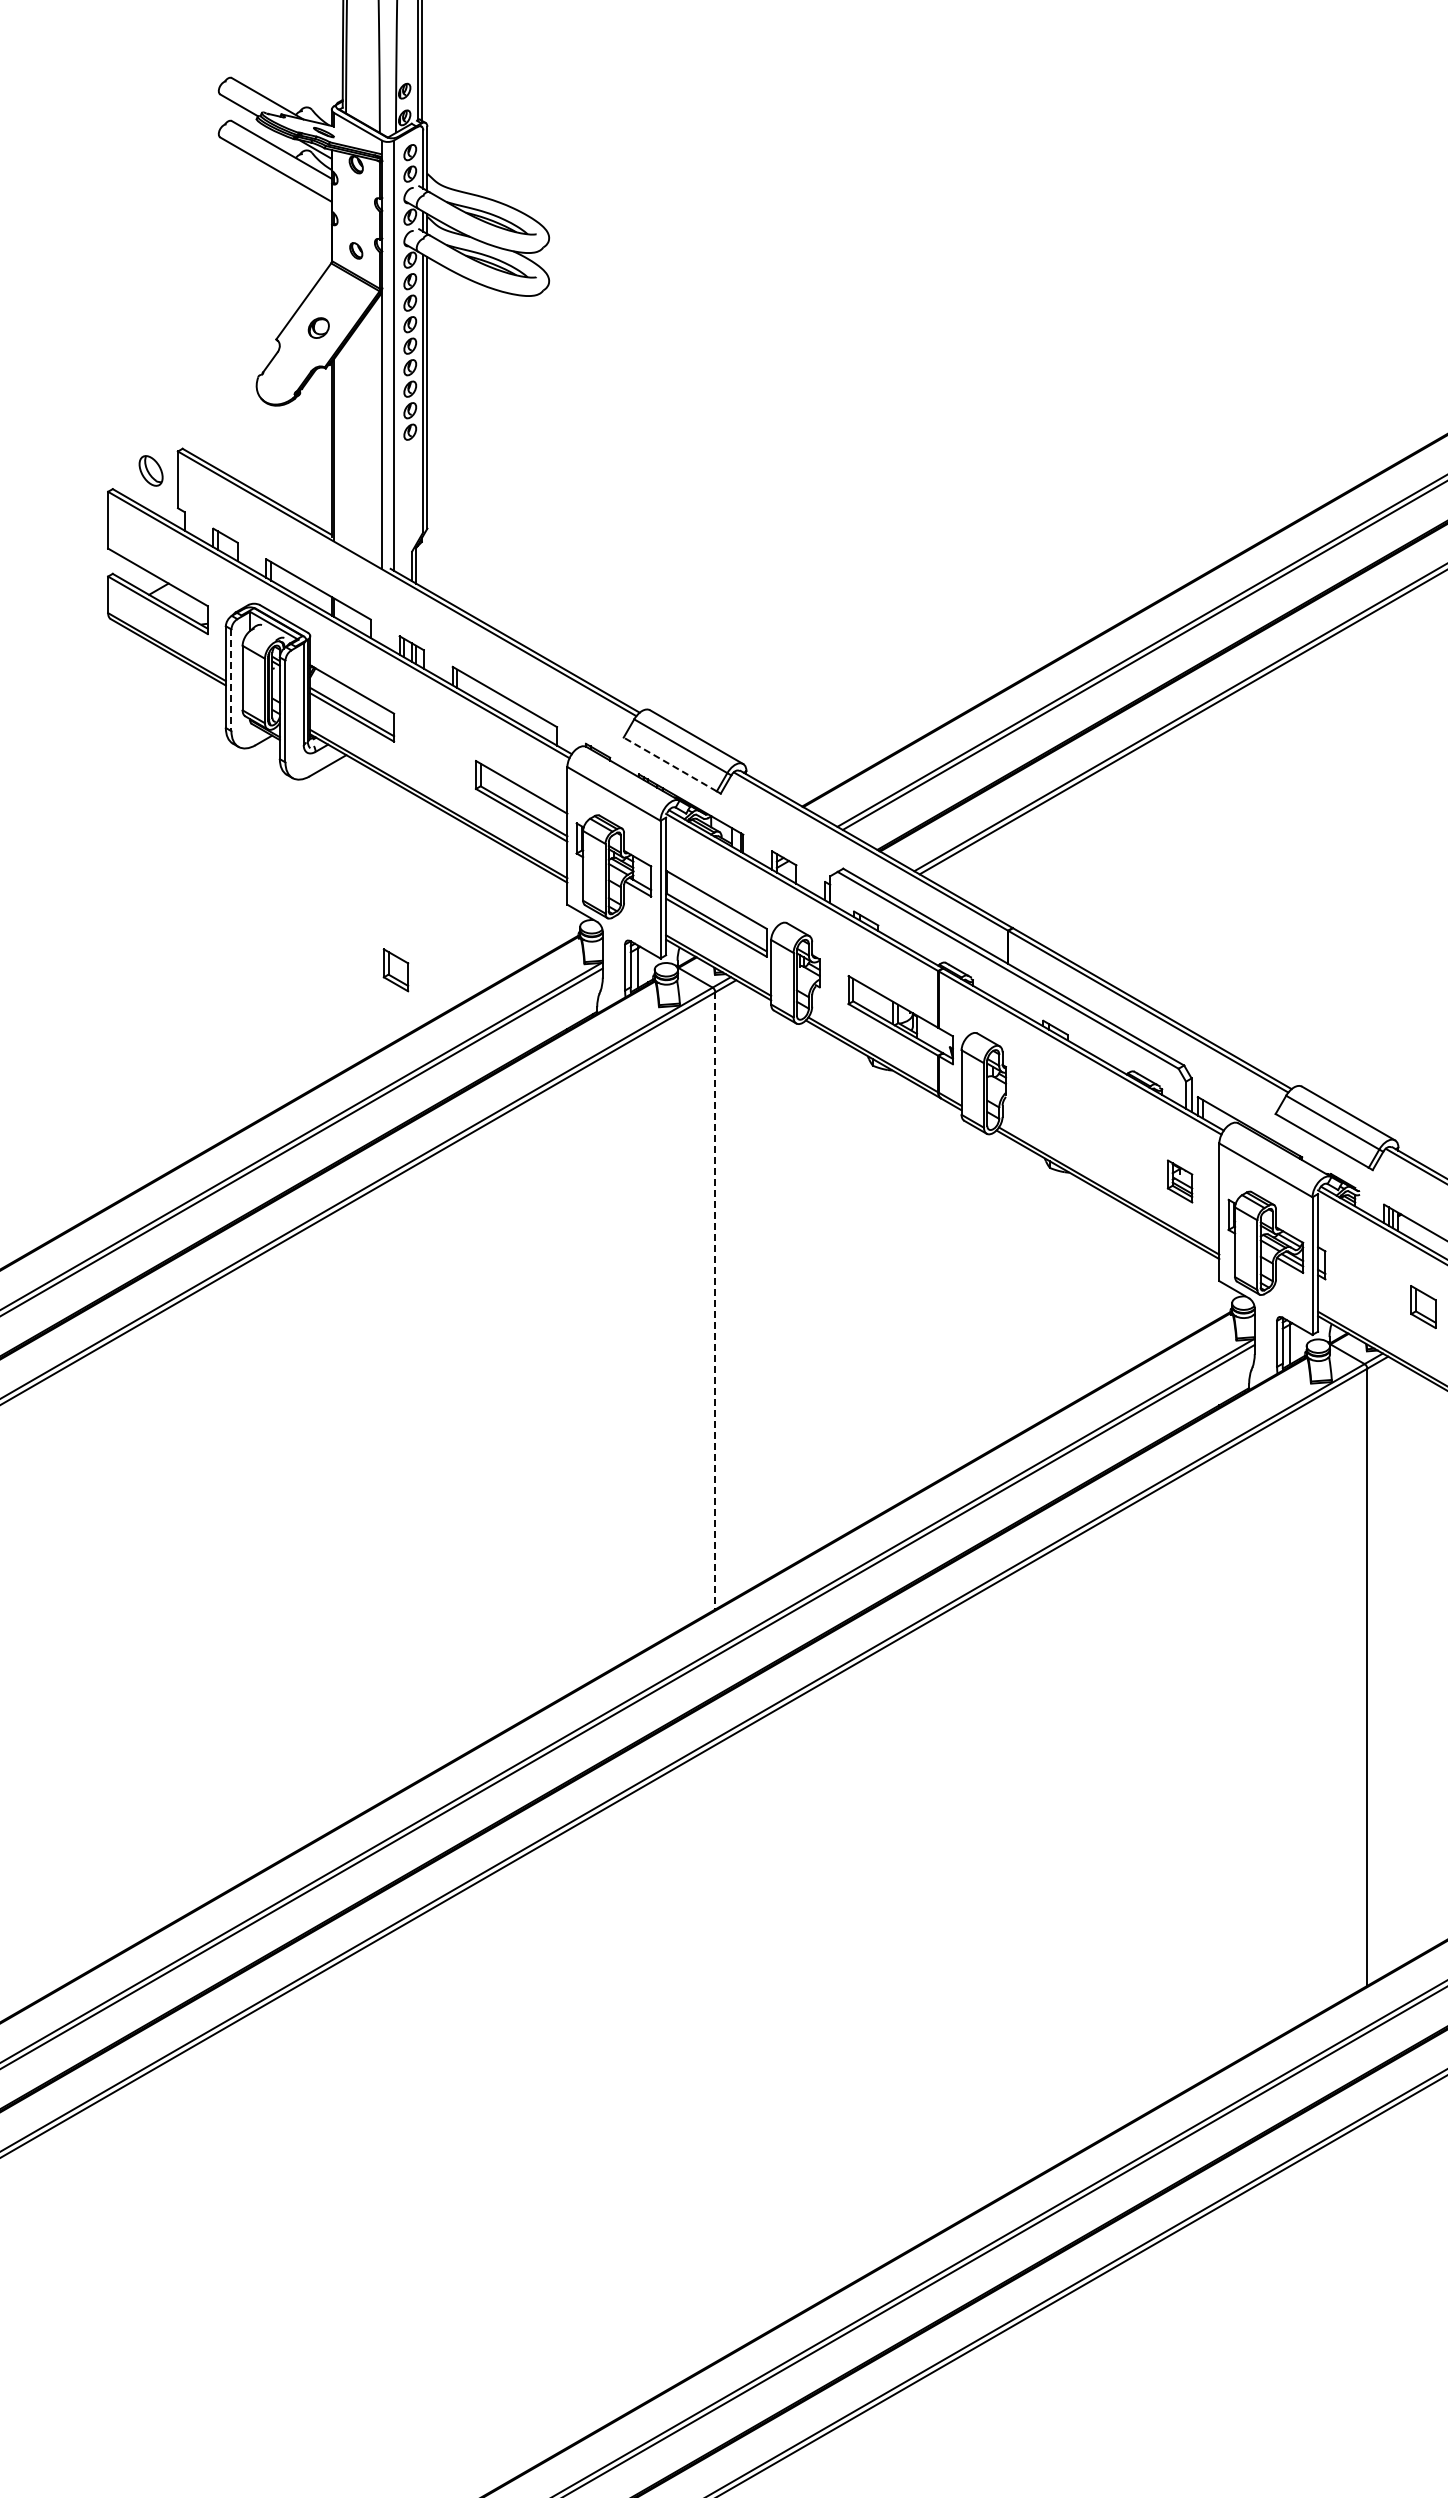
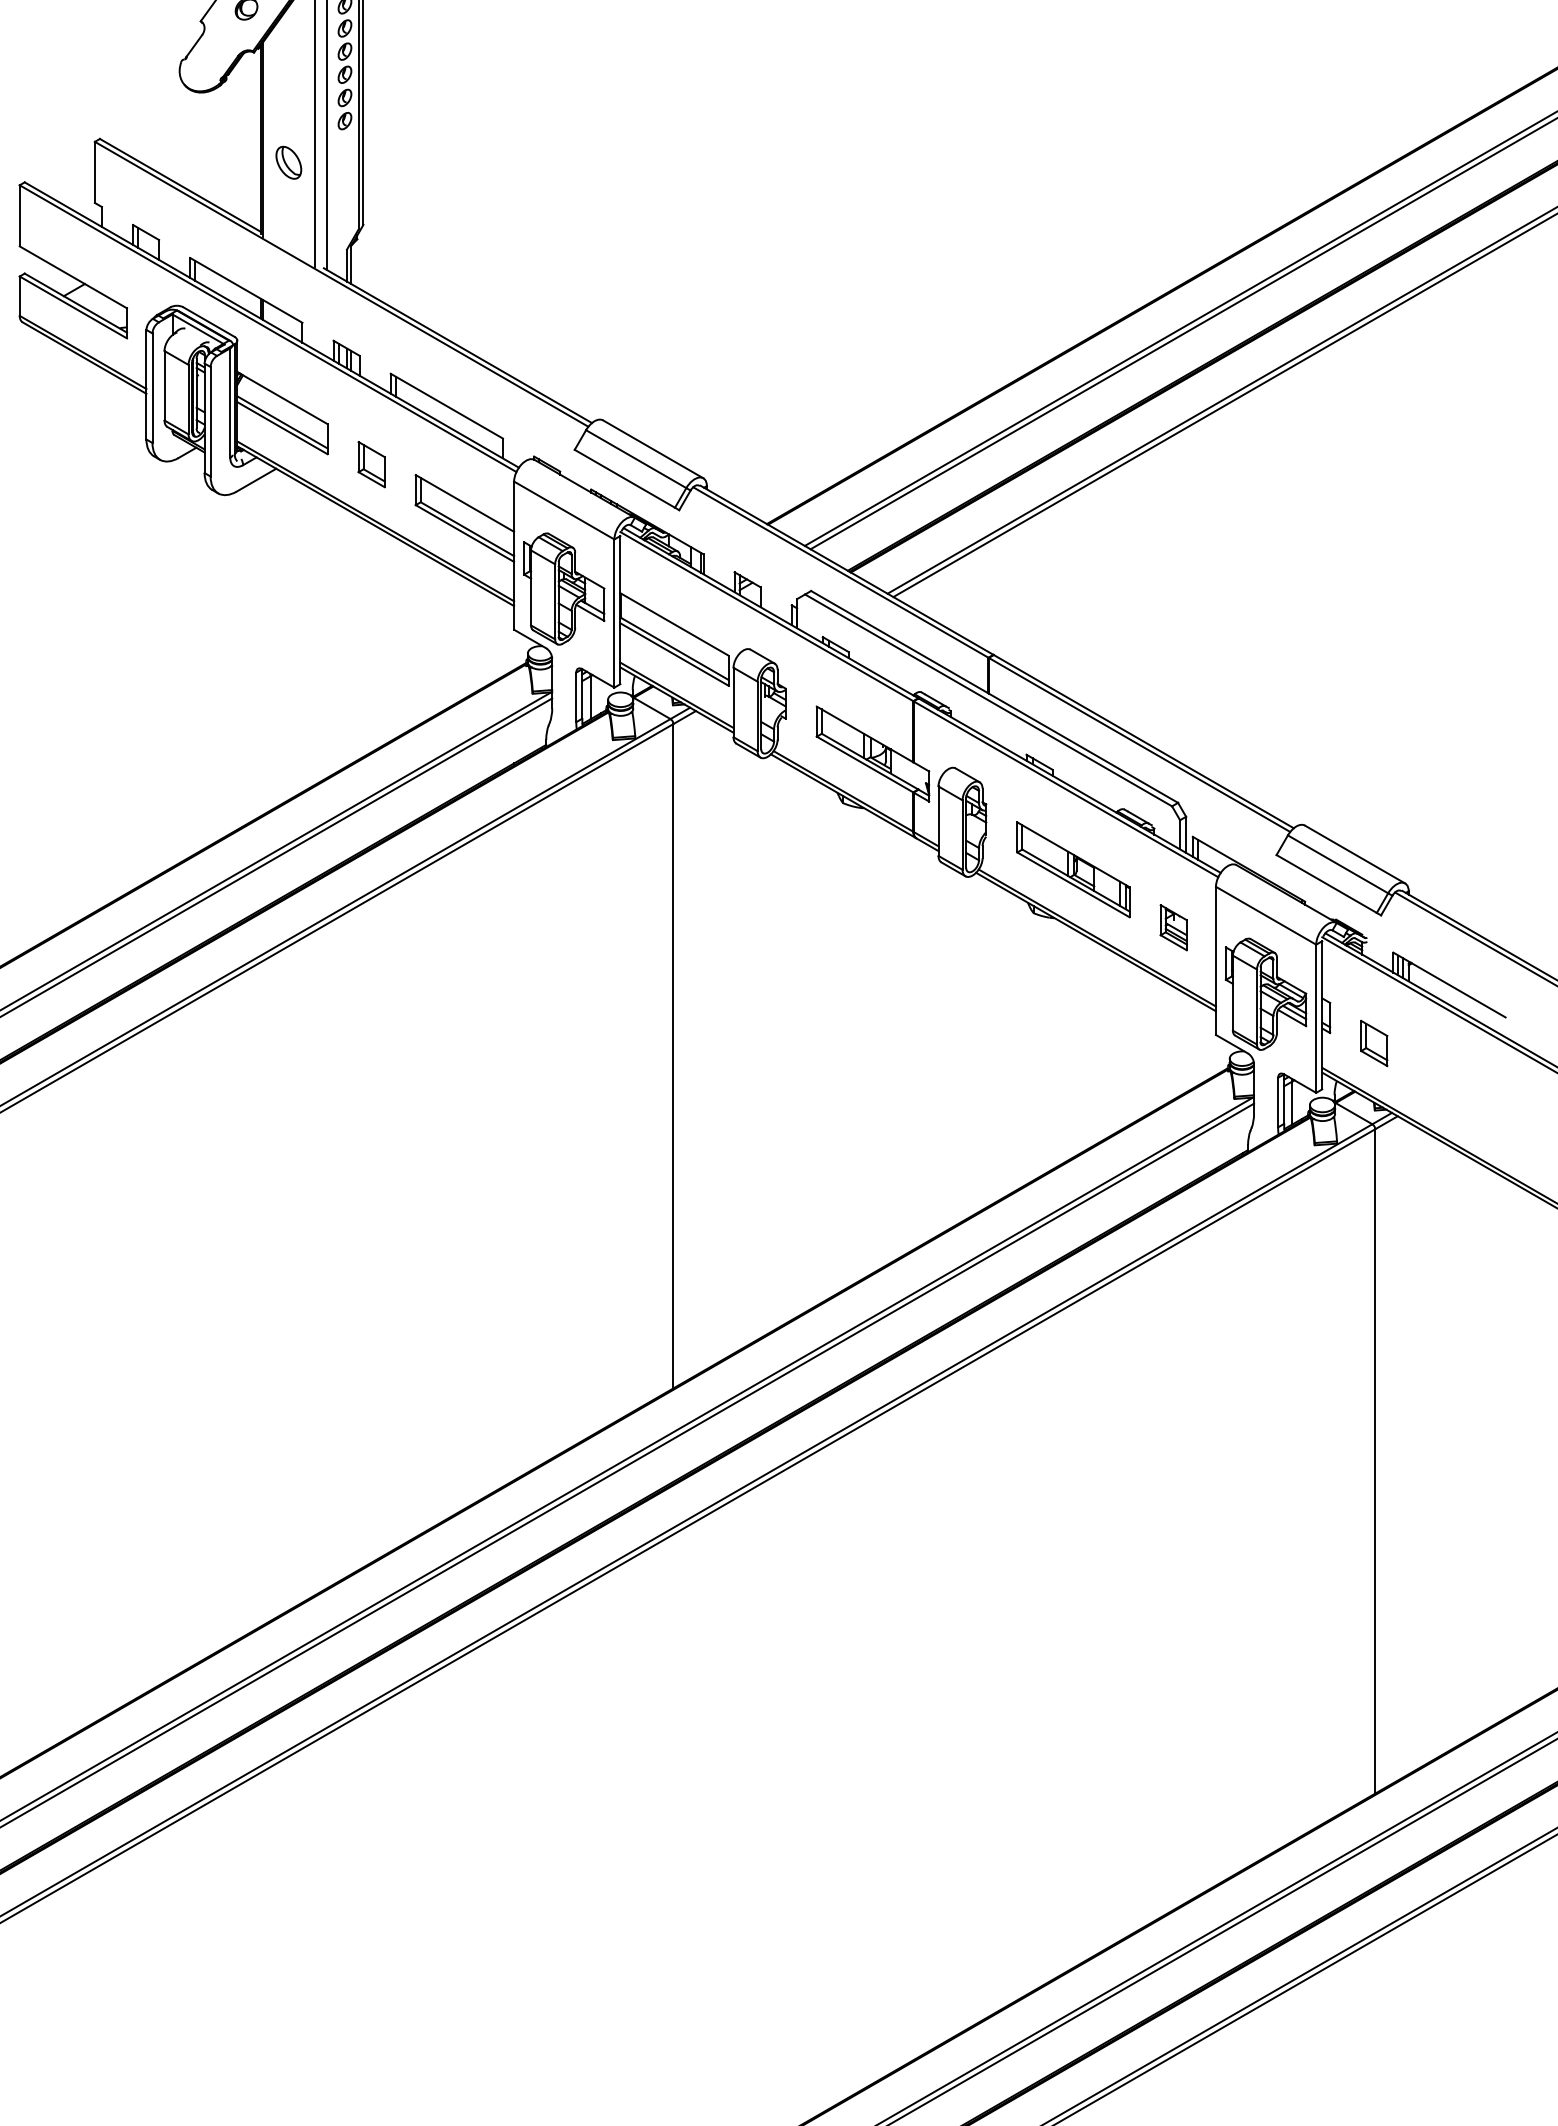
part: (150, 470) -> (288, 162), moved
line: (231, 680) -> (152, 388), dashed -> solid
line: (670, 764) -> (625, 478), dashed -> solid
part: (395, 970) -> (371, 464), moved
part: (1086, 1127) -> (1072, 869), added
line: (715, 1300) -> (673, 1055), dashed -> solid
part: (1423, 1307) -> (1374, 1043), moved

